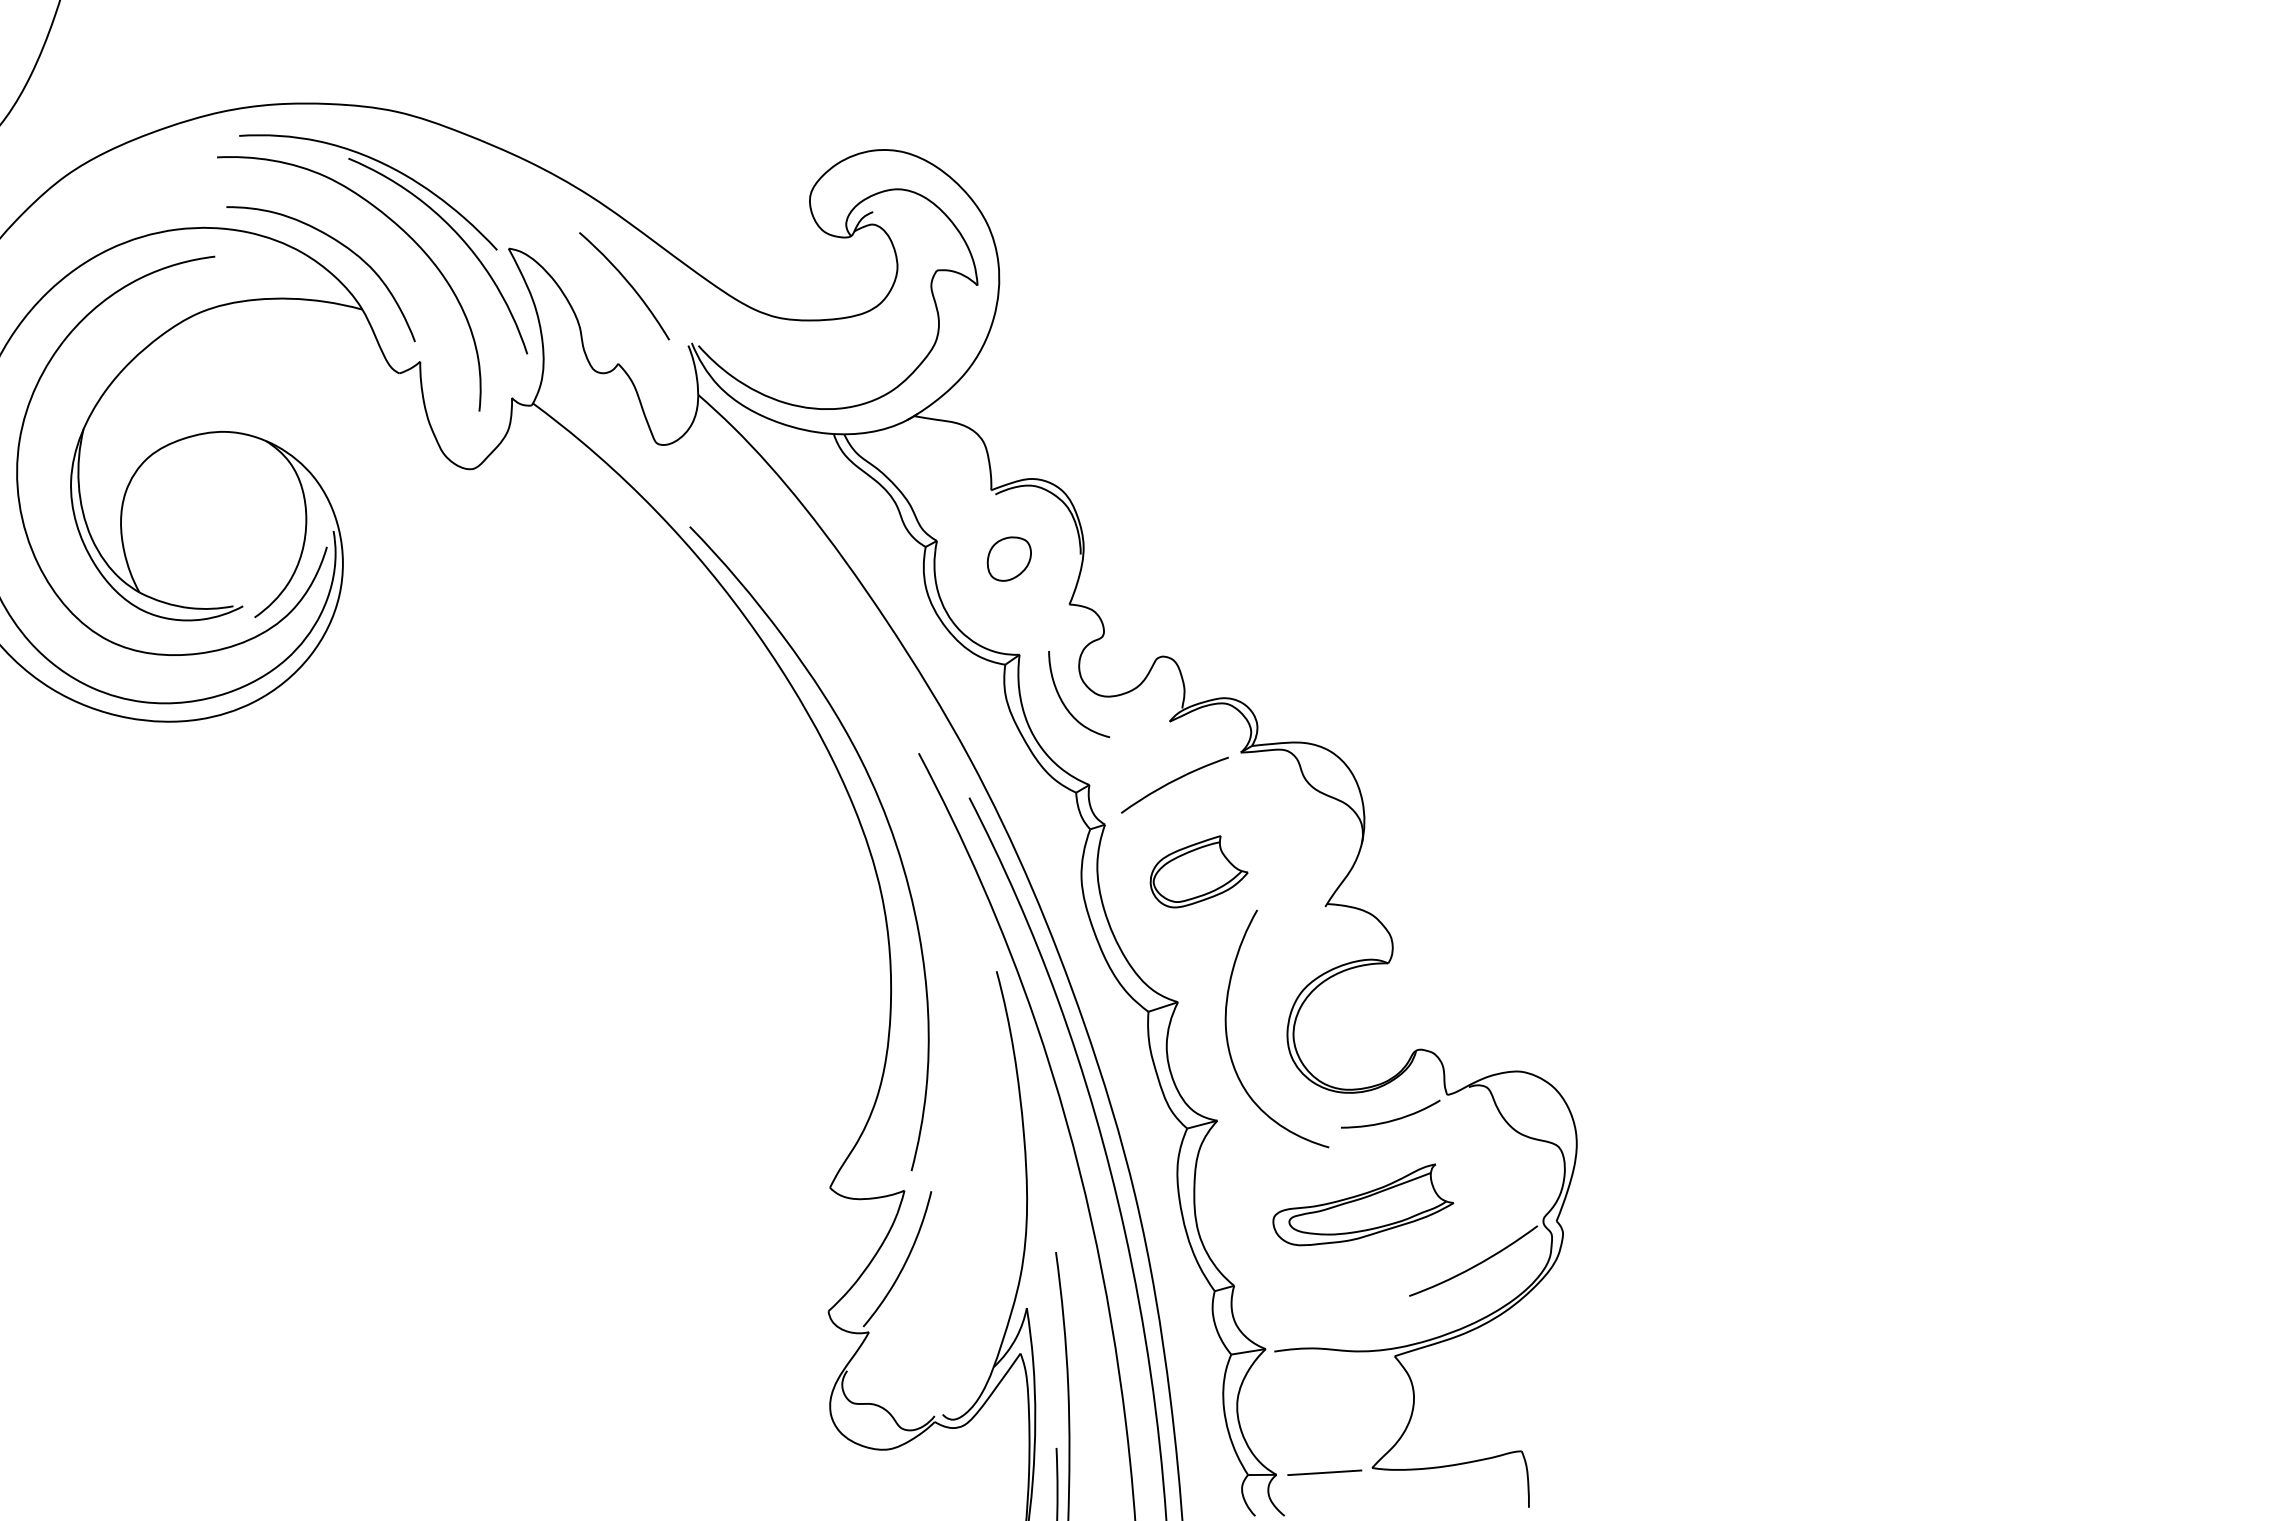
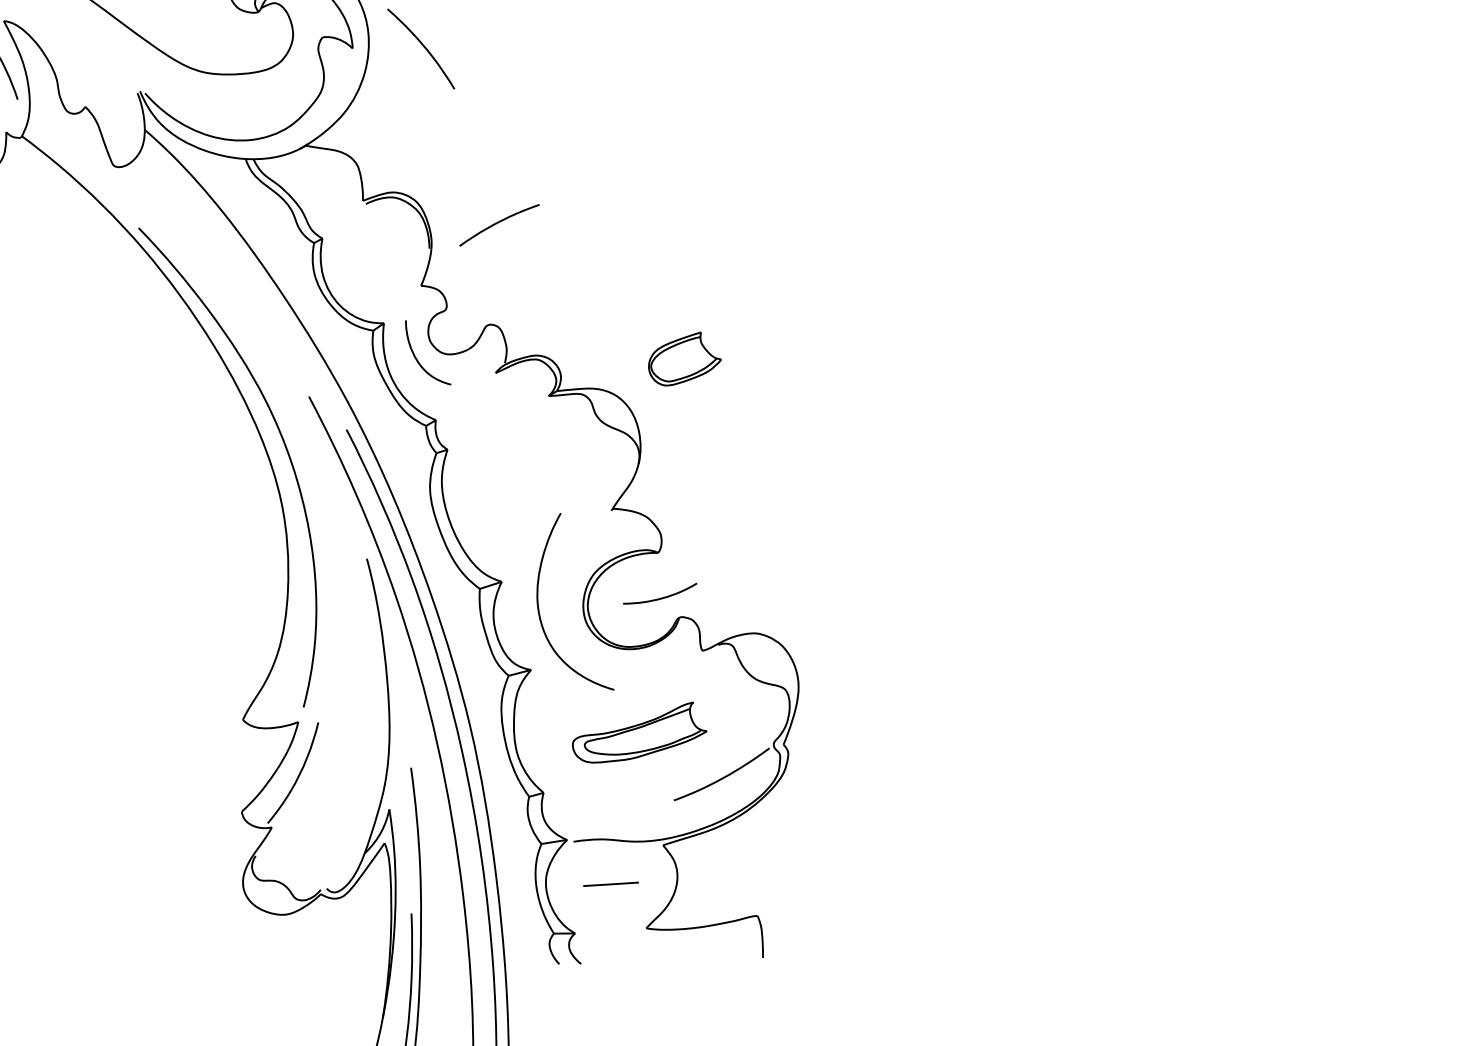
curve: (627, 283) -> (423, 47), moved
part: (1008, 558) -> (375, 251), removed
curve: (1173, 782) -> (498, 223), moved
part: (1198, 871) -> (684, 358), moved
curve: (1392, 1119) -> (661, 597), moved
line: (1324, 1472) -> (610, 884), moved

